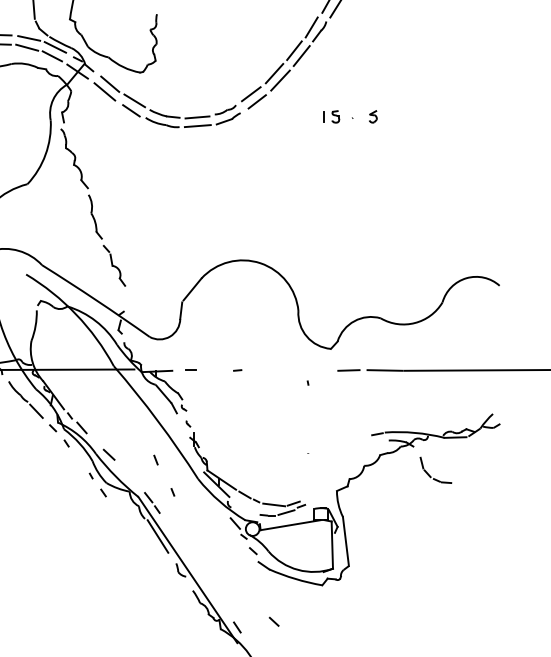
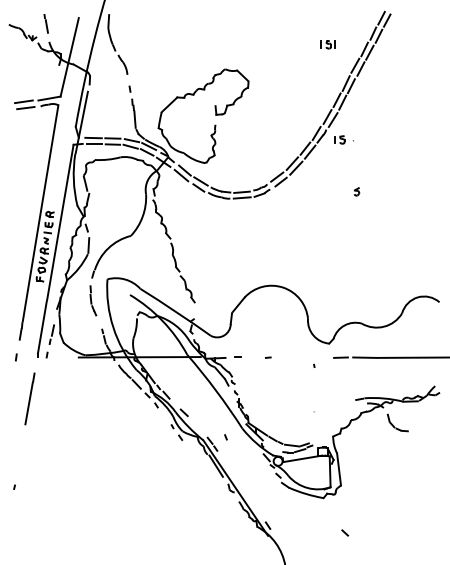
part: (338, 116) -> (344, 139), moved
line: (155, 460) -> (214, 416), removed
line: (274, 621) -> (345, 532), moved

